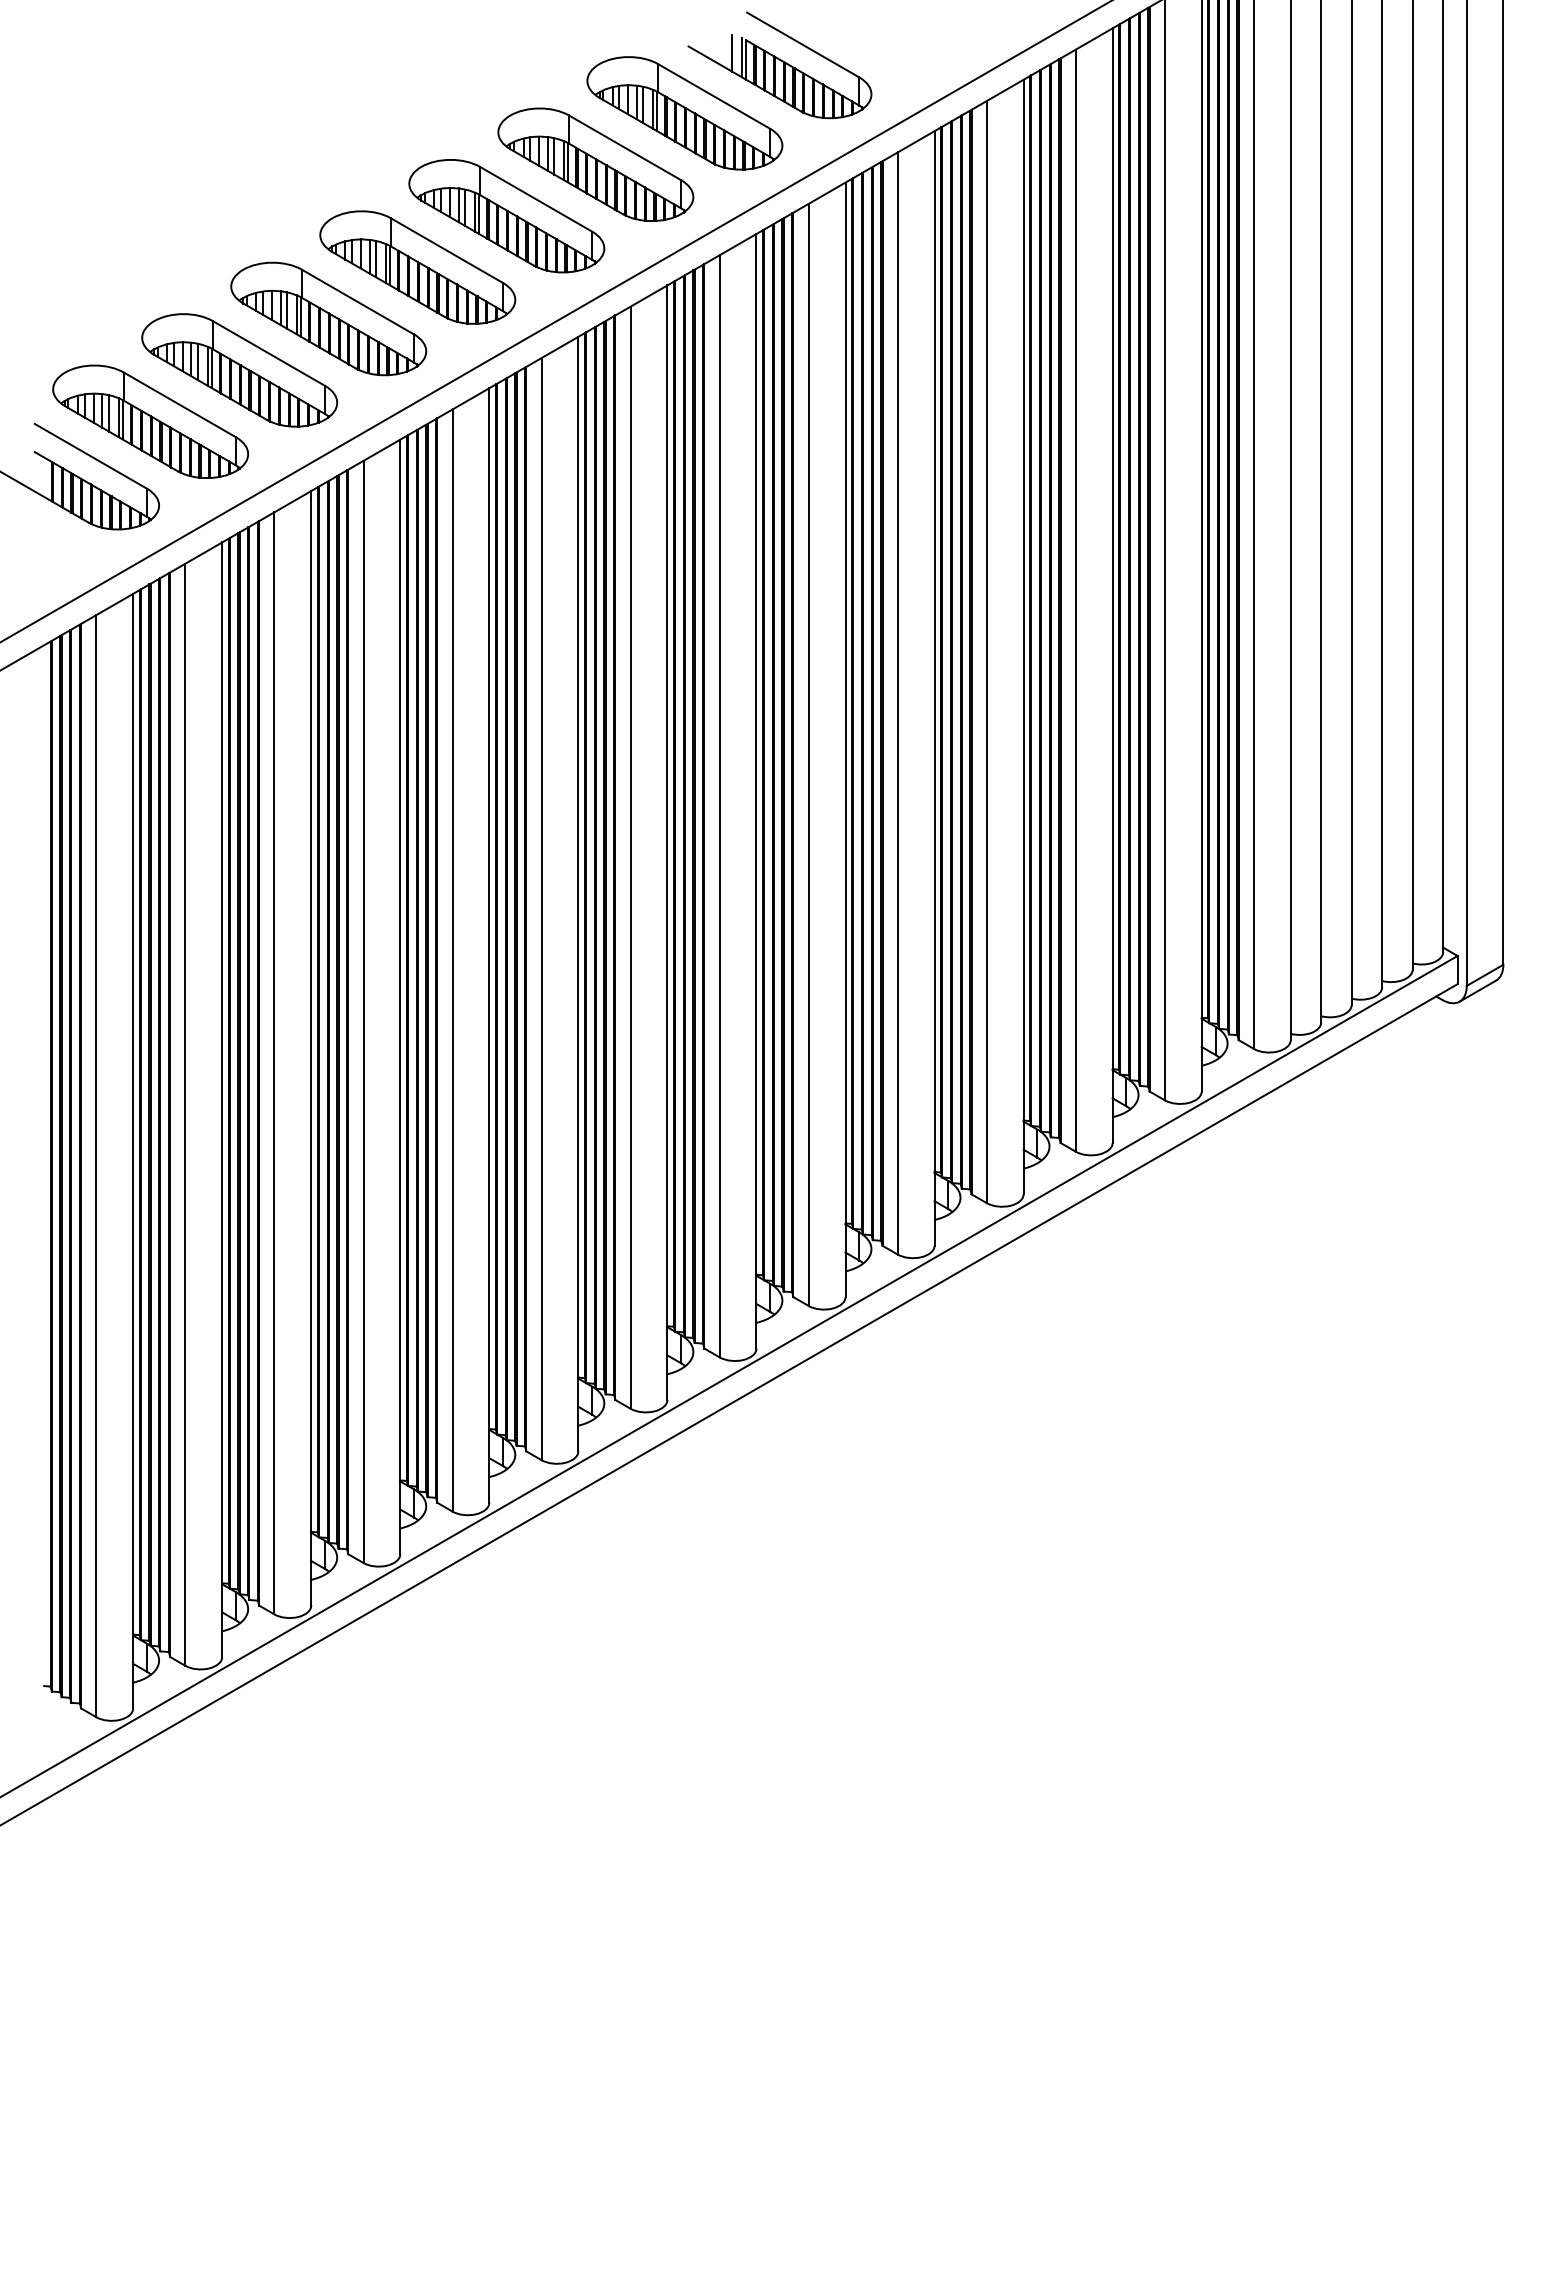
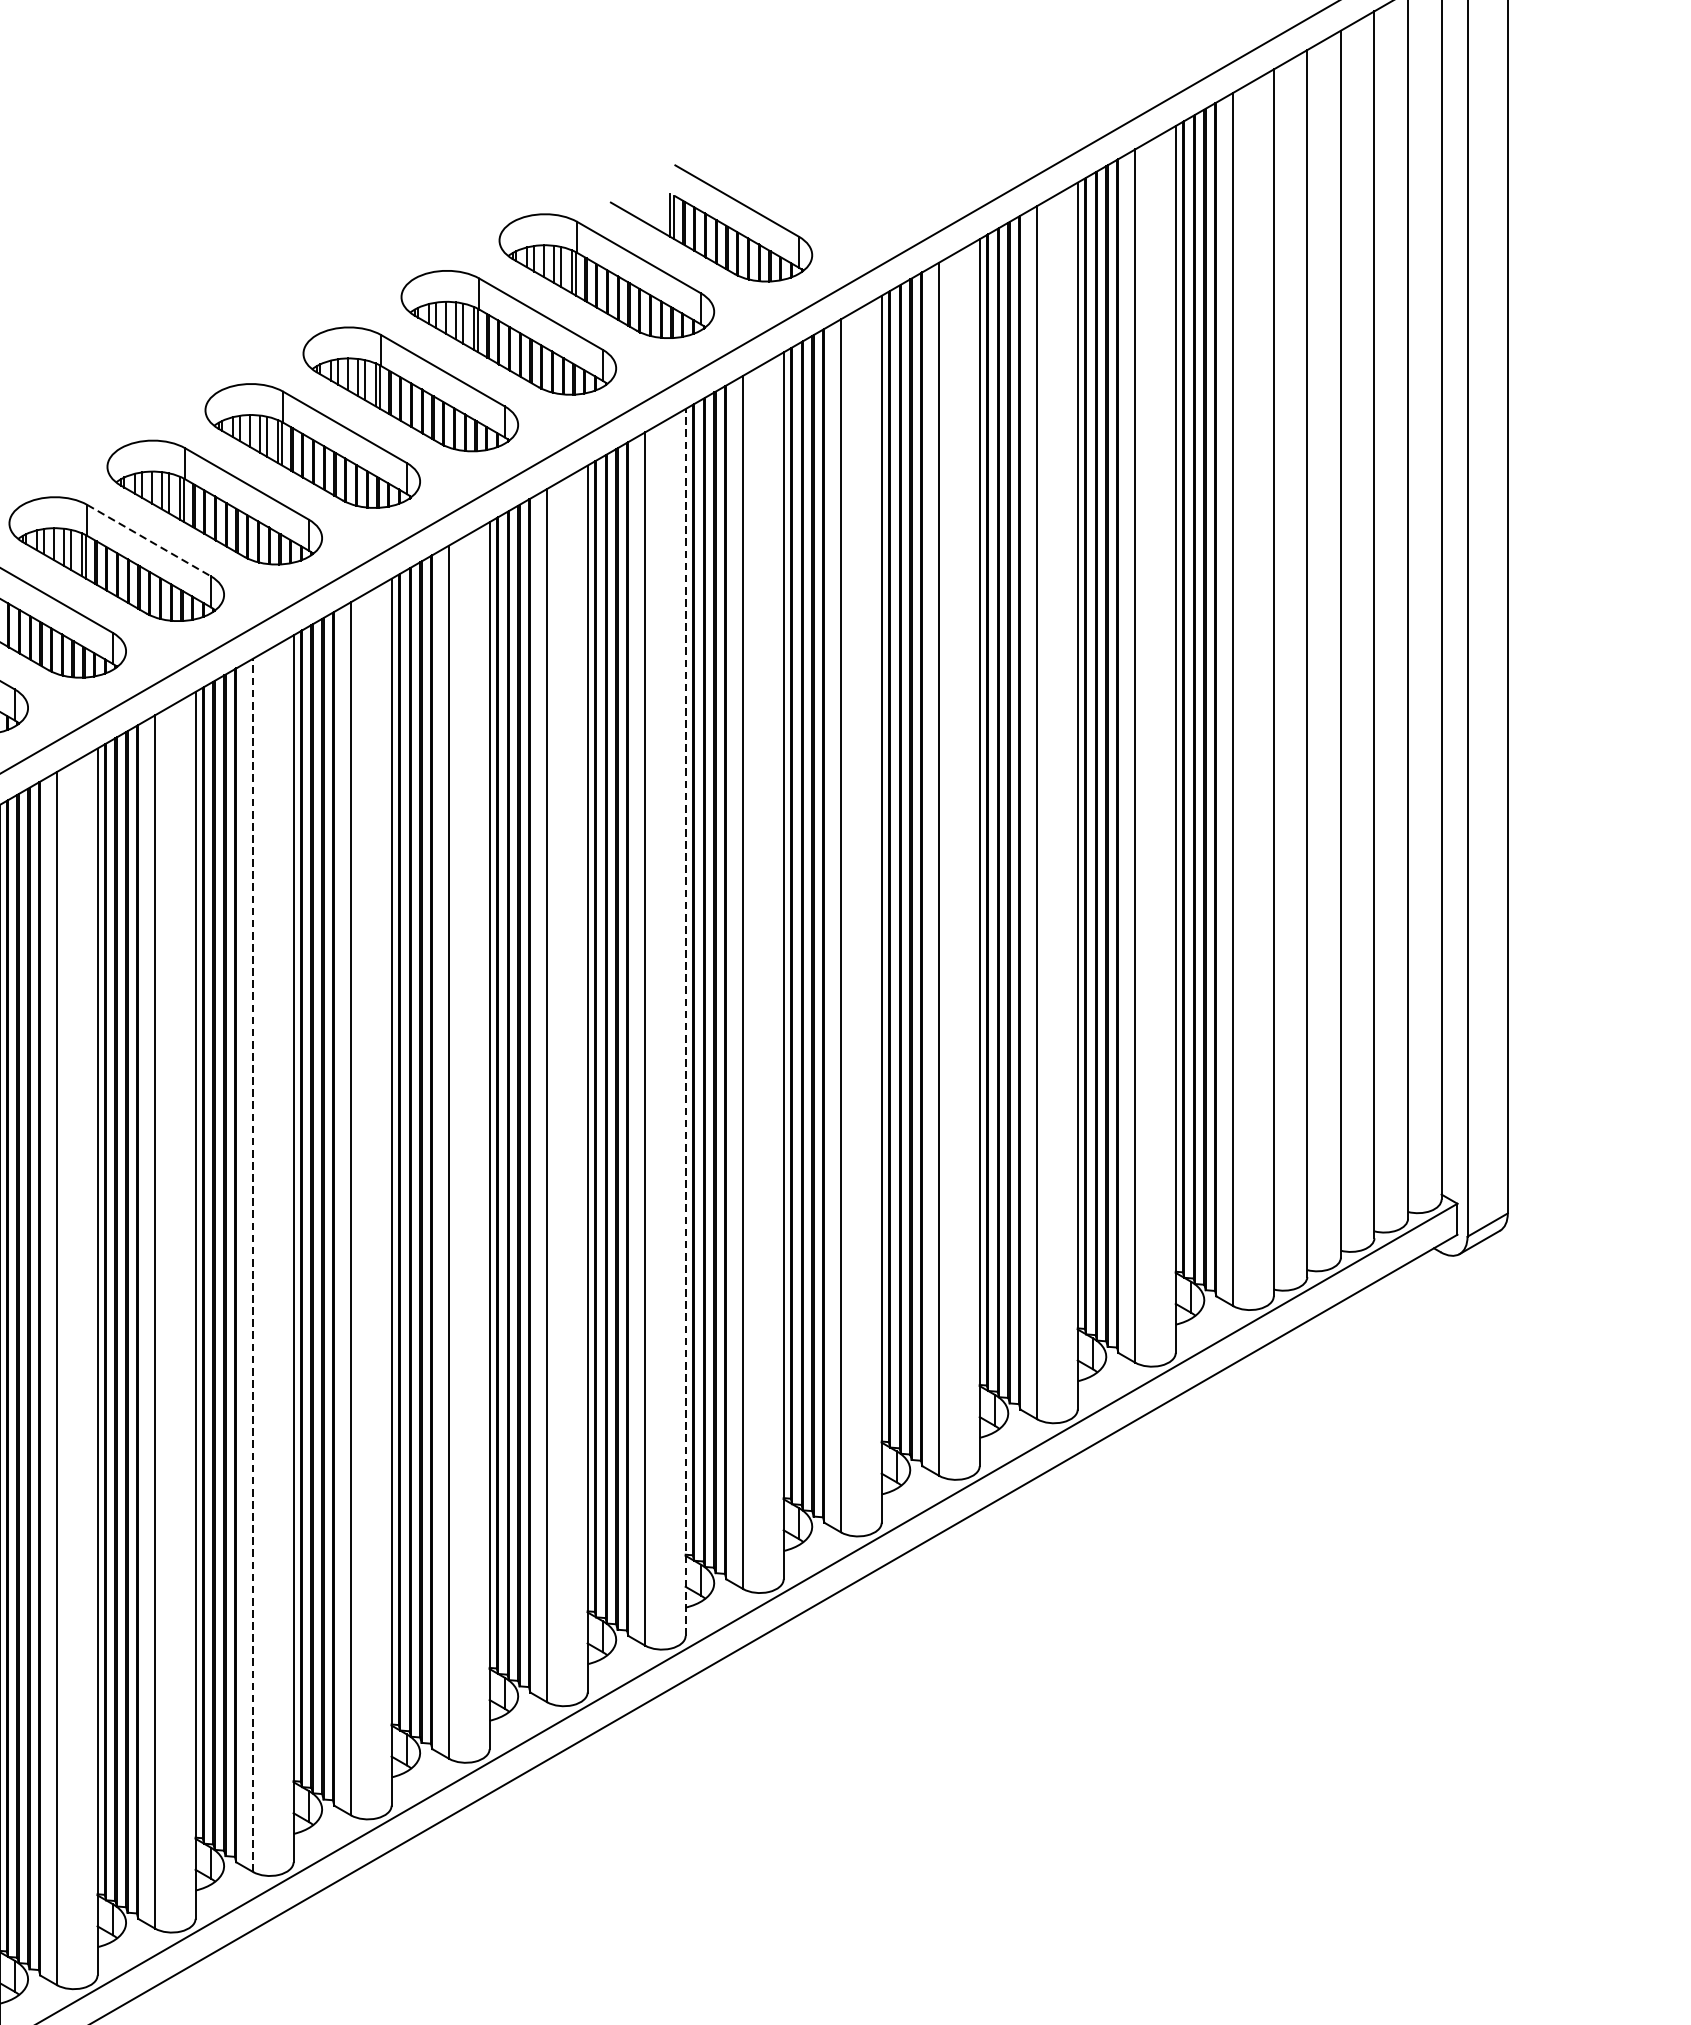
line: (732, 53) -> (659, 210), removed
line: (268, 353) -> (148, 540), solid -> dashed
line: (756, 790) -> (685, 1021), solid -> dashed
line: (363, 1011) -> (253, 1264), solid -> dashed

